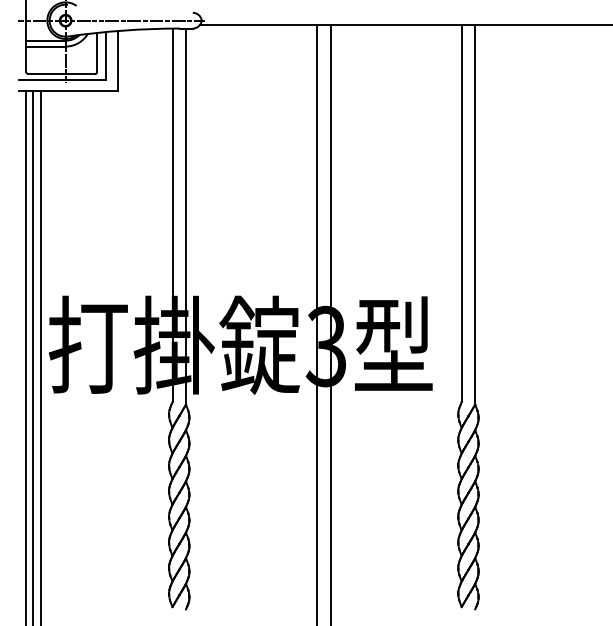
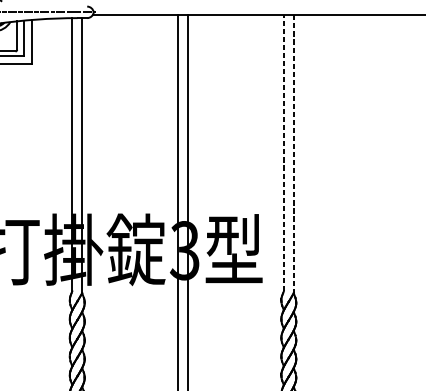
line: (461, 213) -> (283, 153), solid -> dashed
line: (475, 214) -> (293, 154), solid -> dashed

